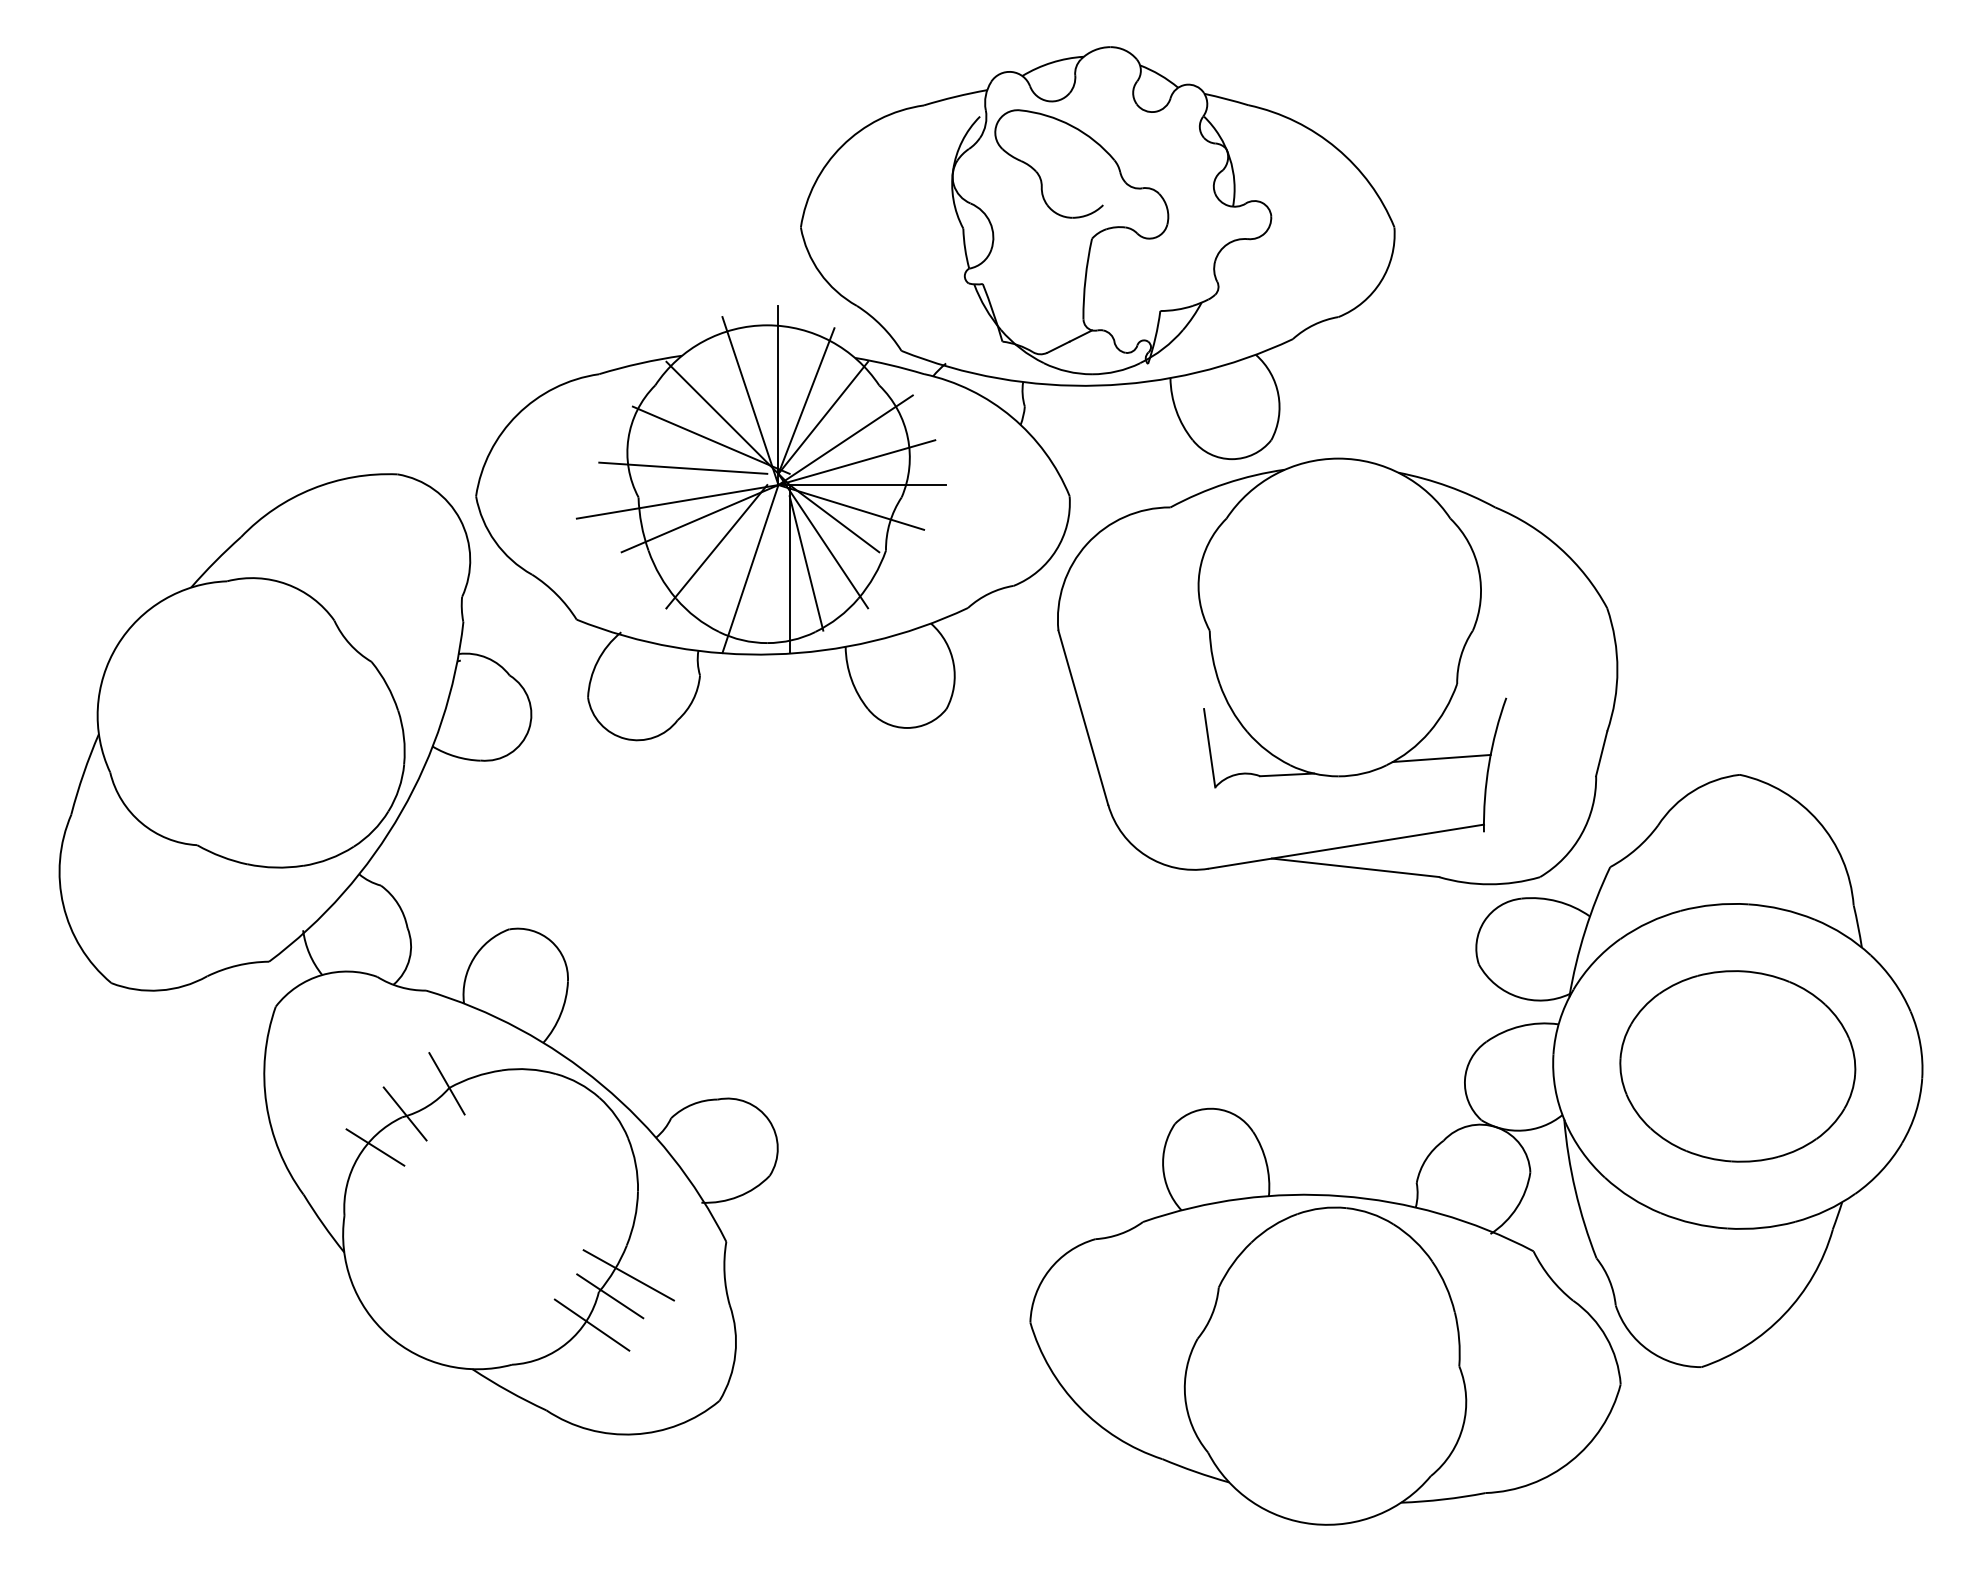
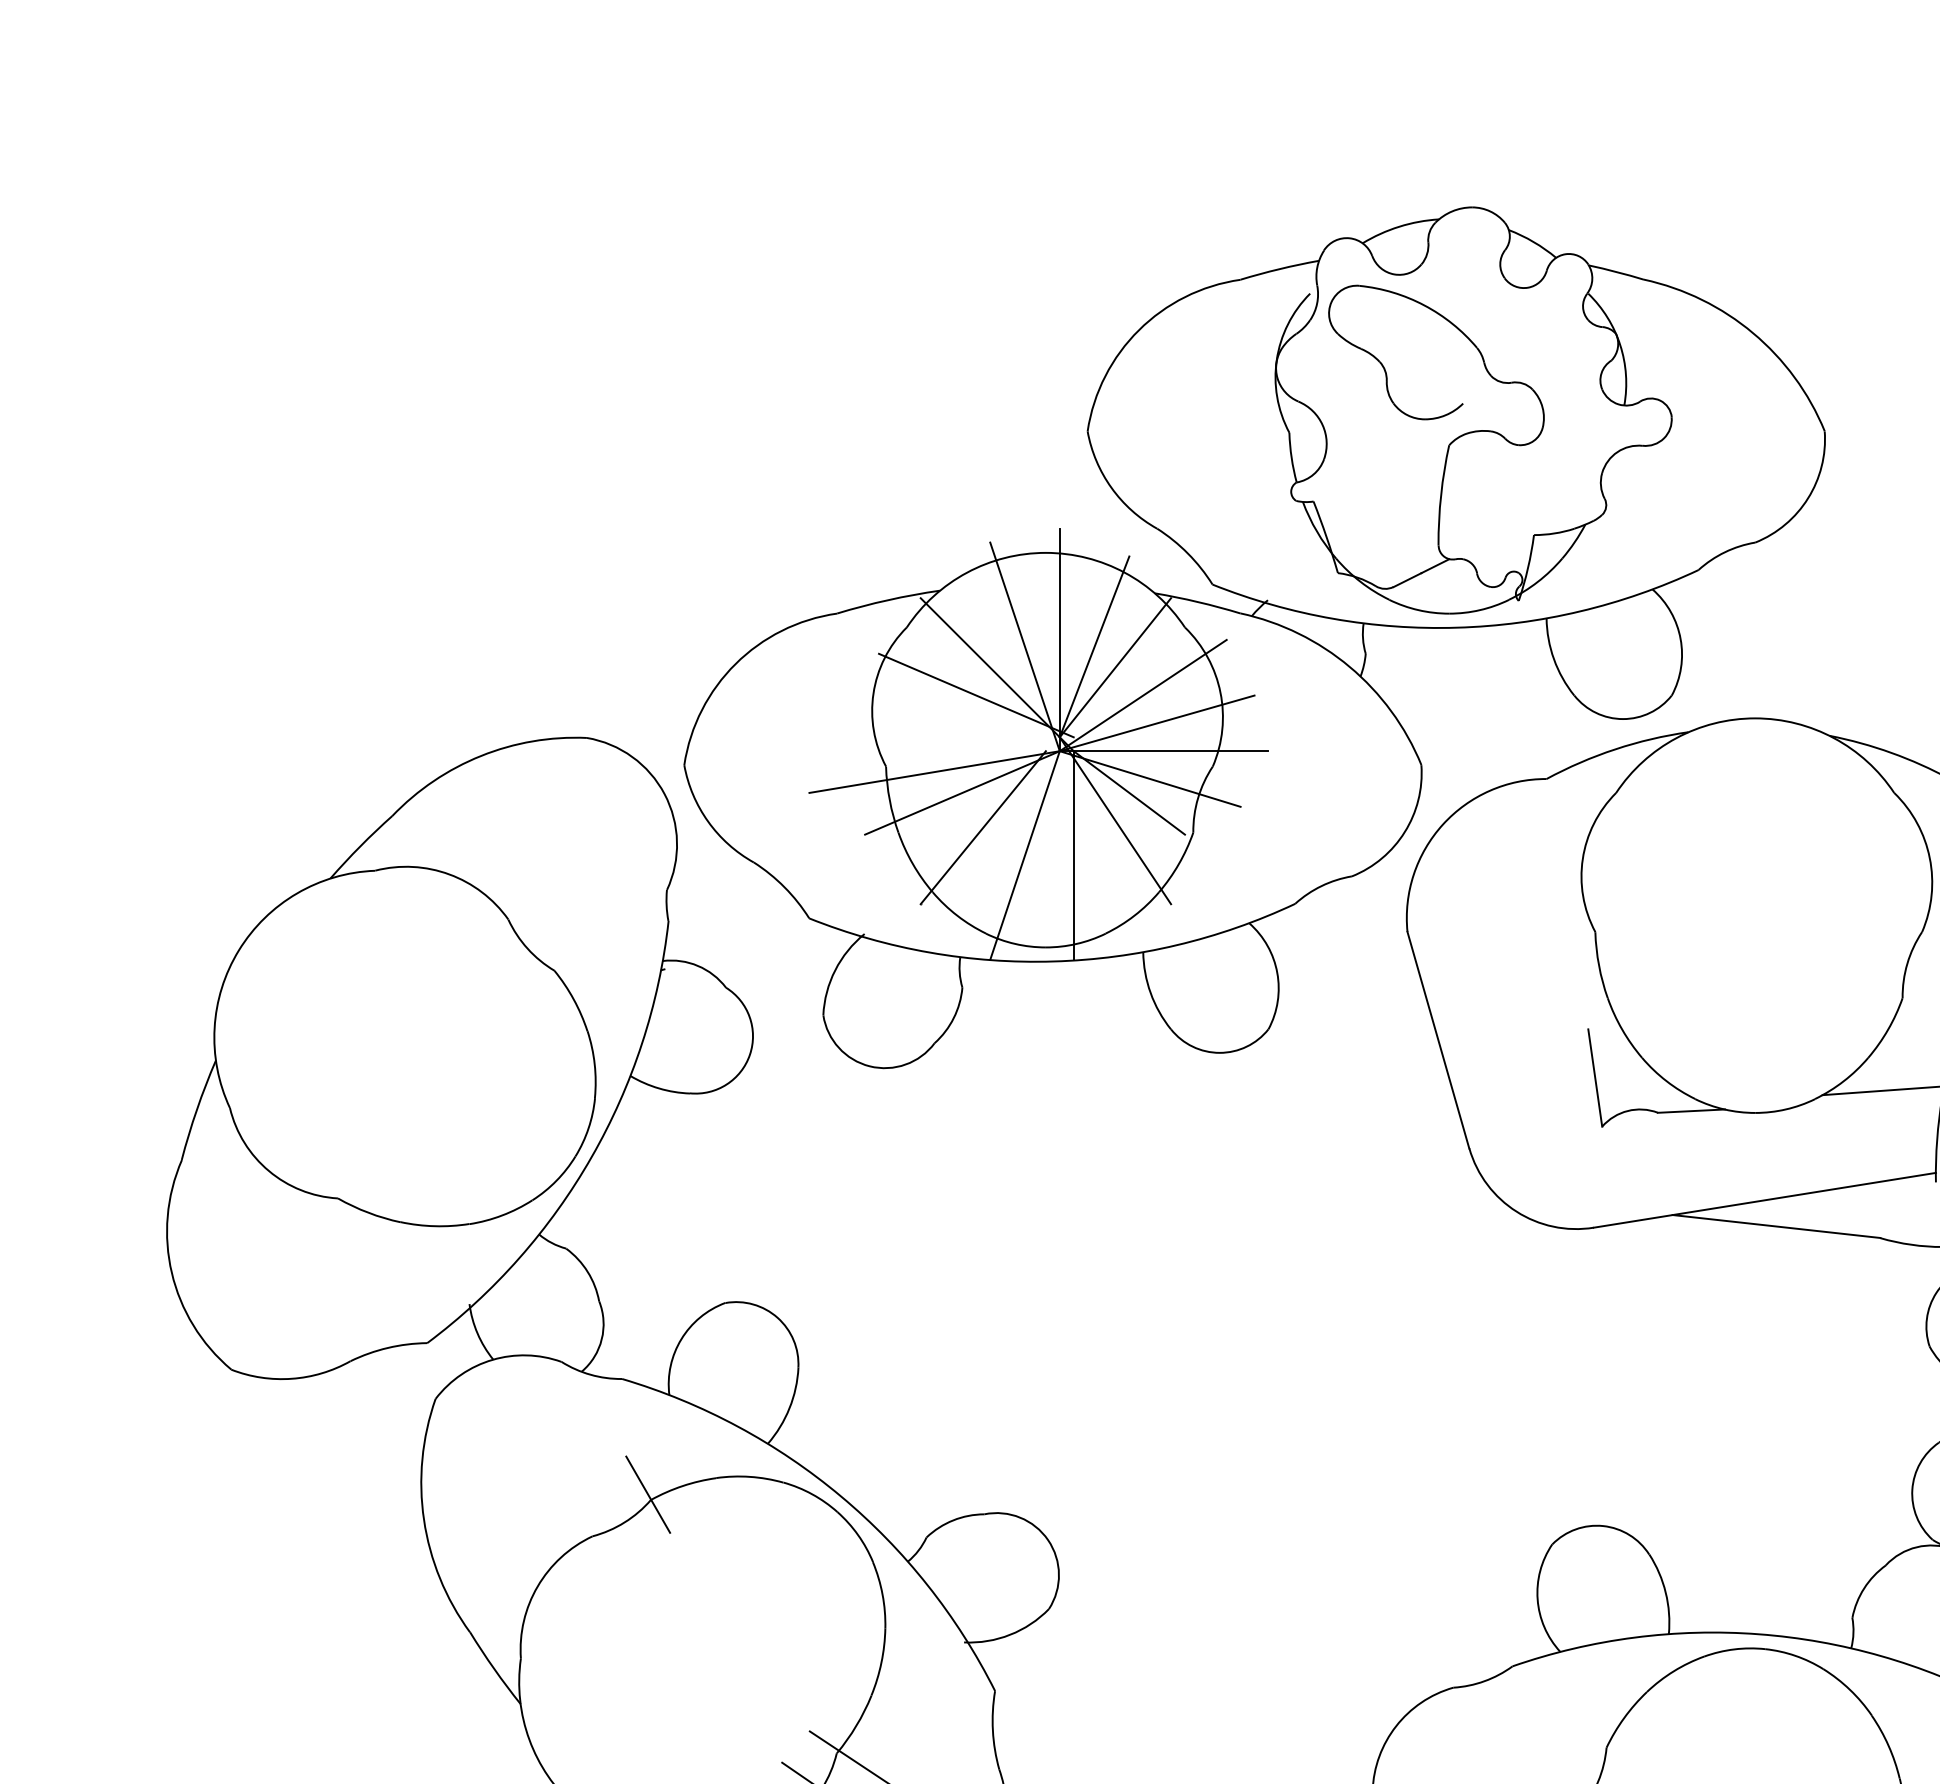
line: (683, 467) -> (941, 729), removed
line: (806, 563) -> (1094, 848), removed
line: (404, 1113) -> (595, 1531), removed
line: (375, 1147) -> (559, 1573), removed
line: (628, 1275) -> (873, 1732), removed

